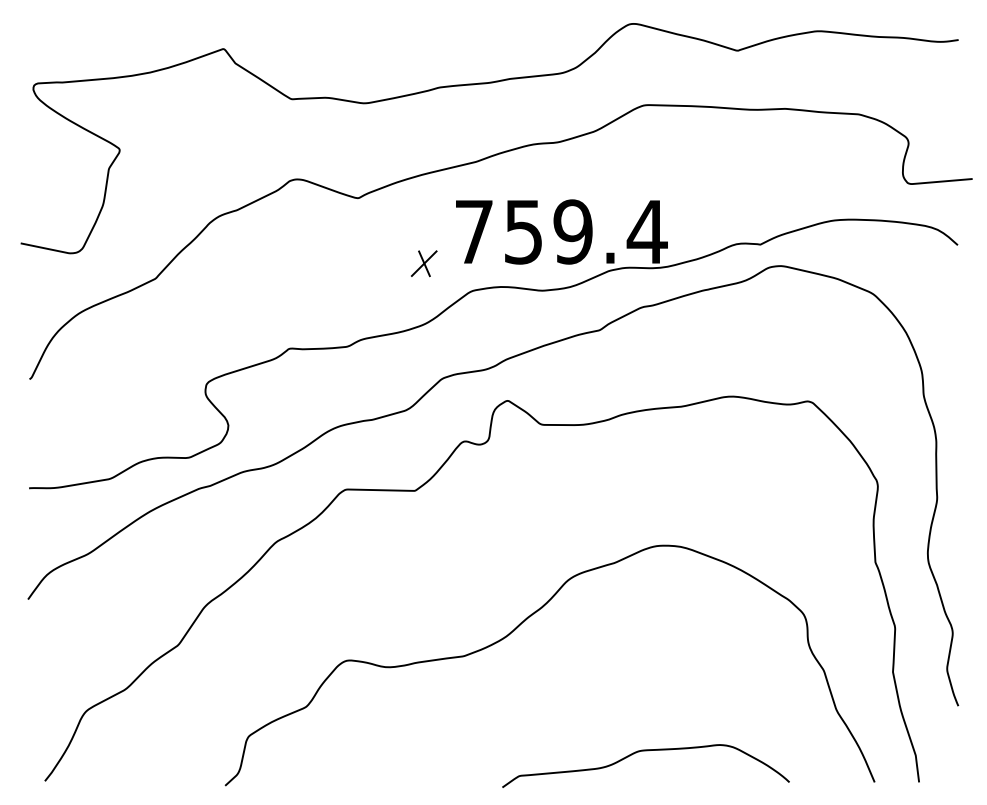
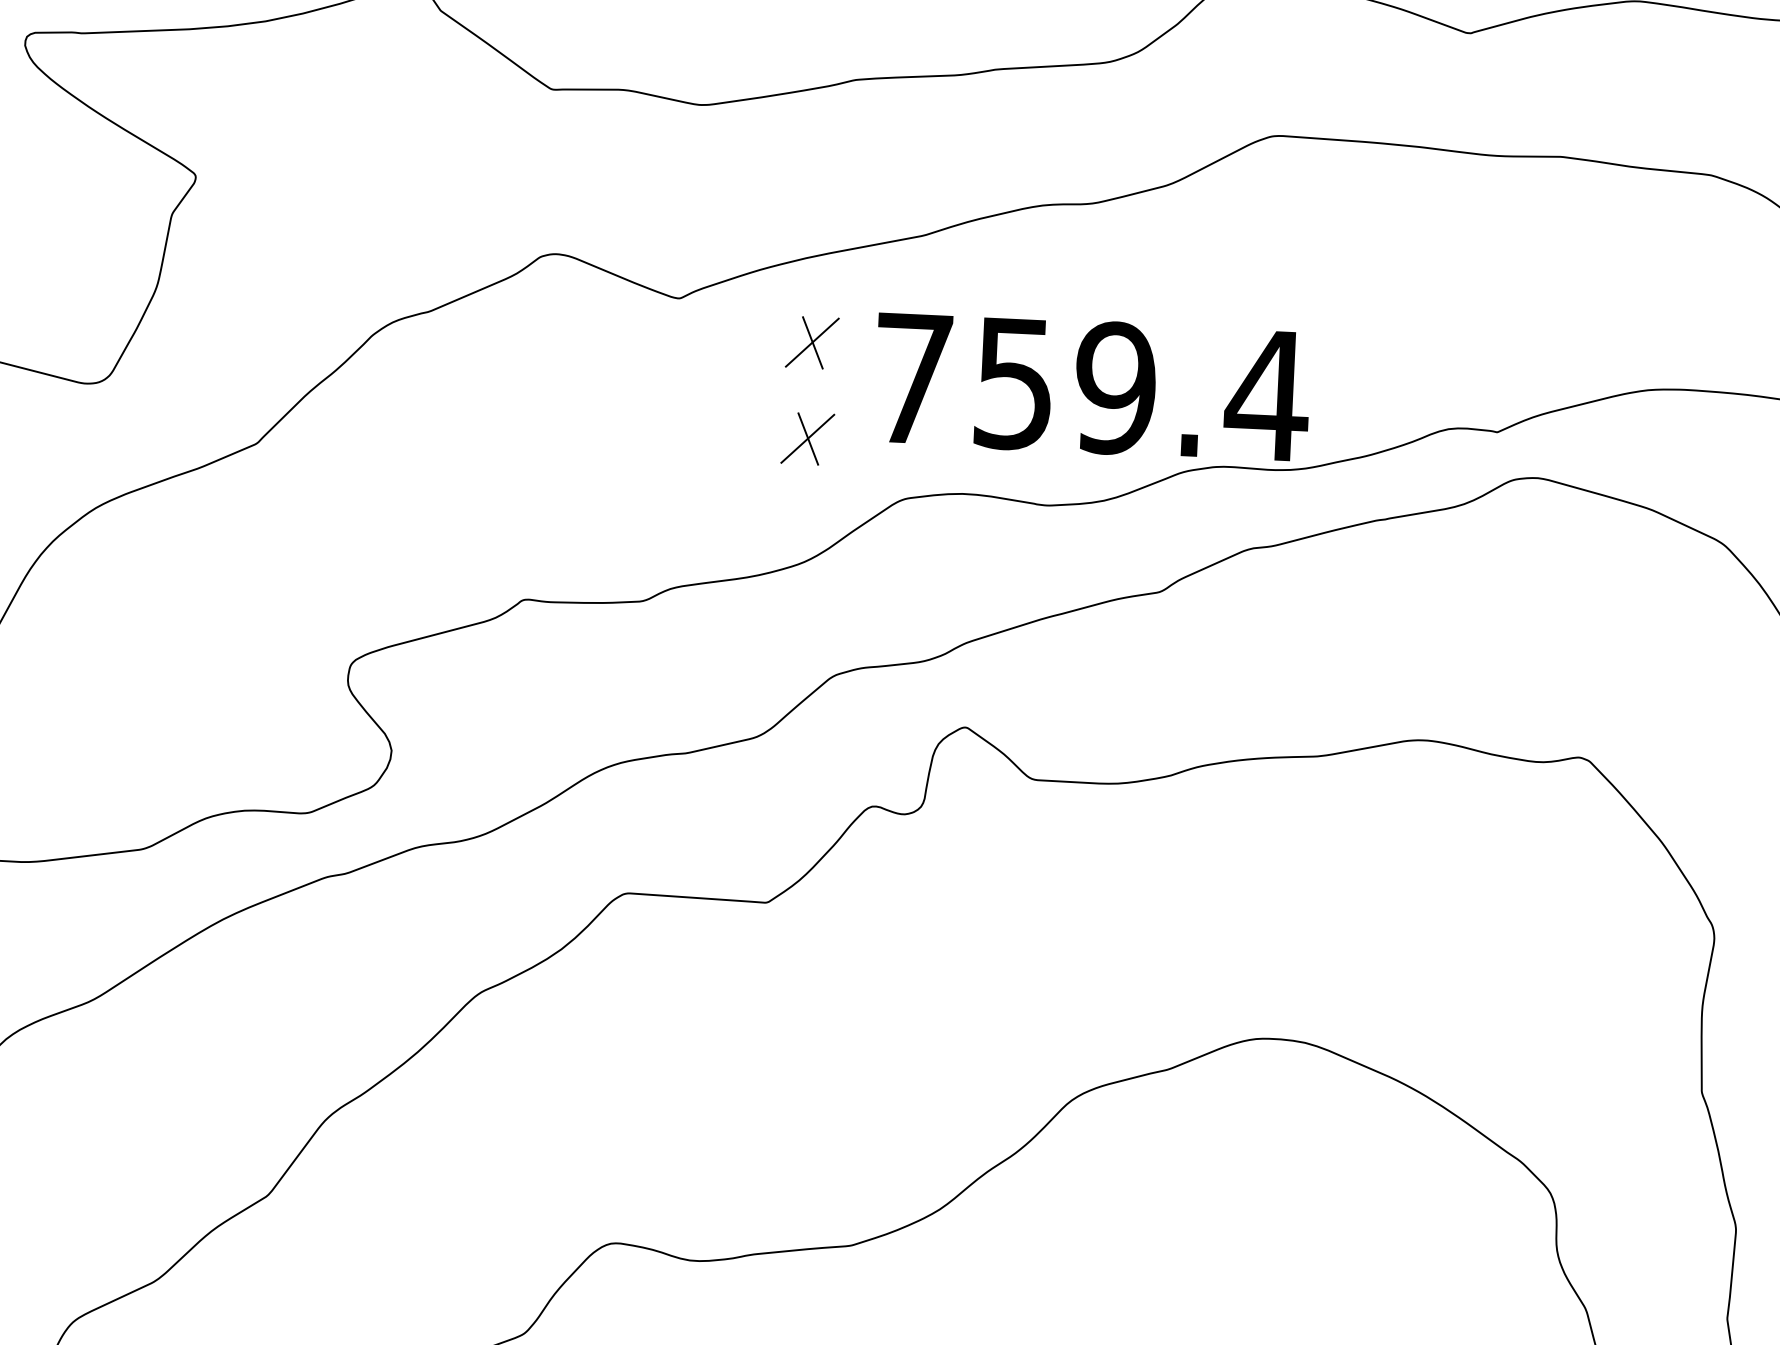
part: (424, 216) -> (812, 342), added

